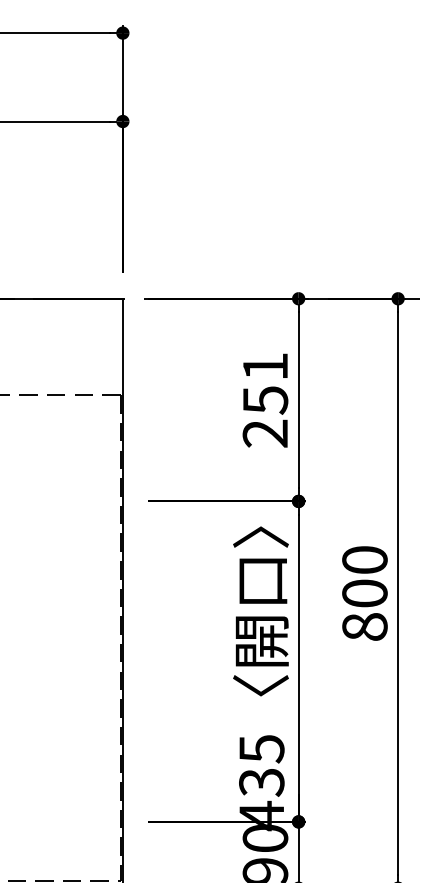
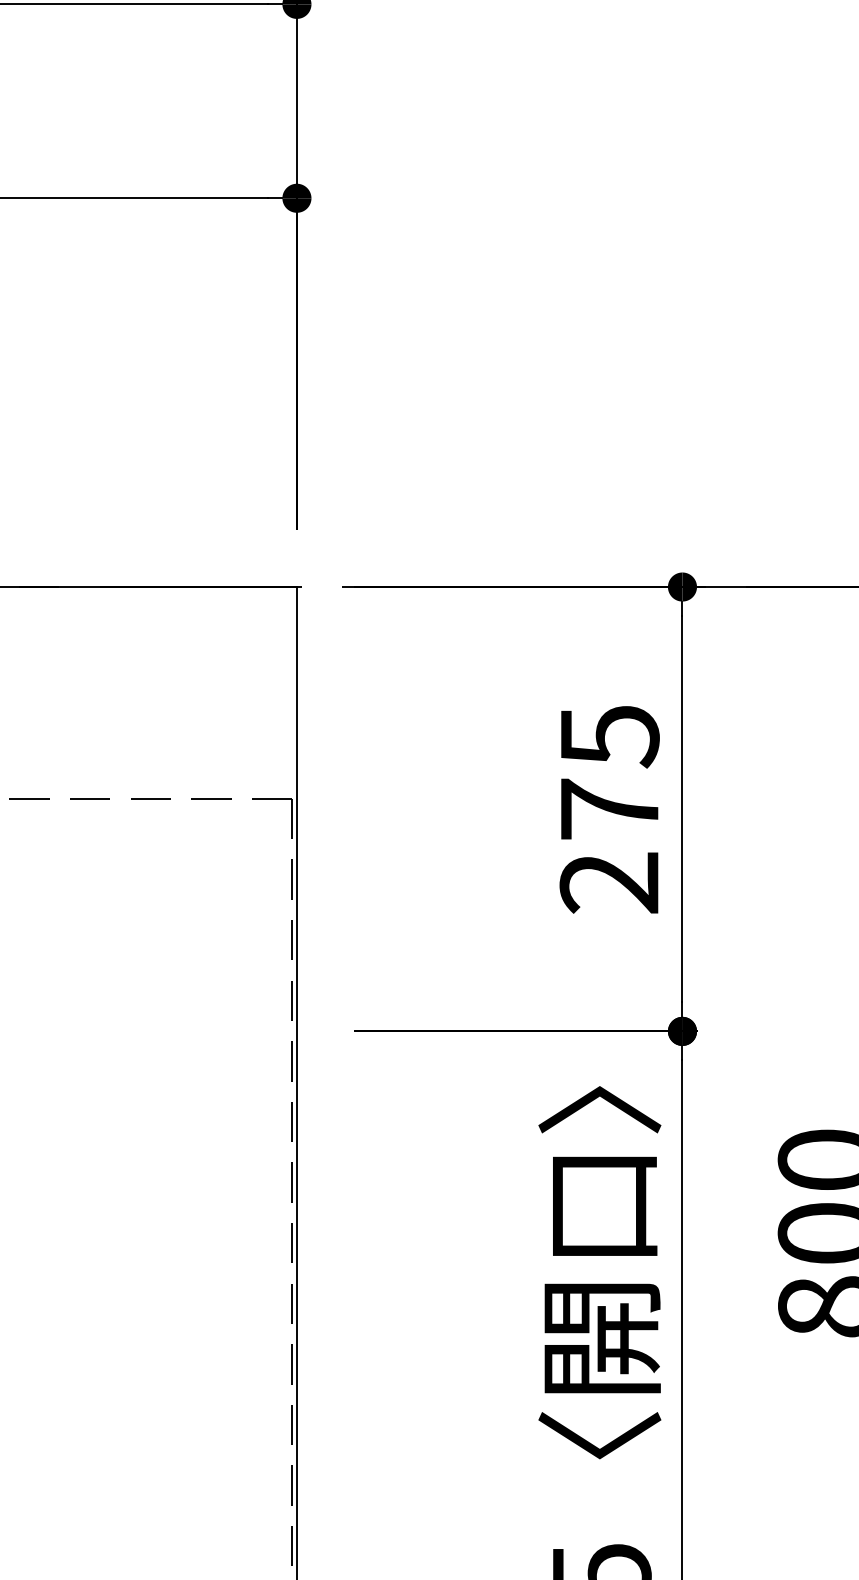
text: (265, 383) -> (609, 772), 251 -> 275

